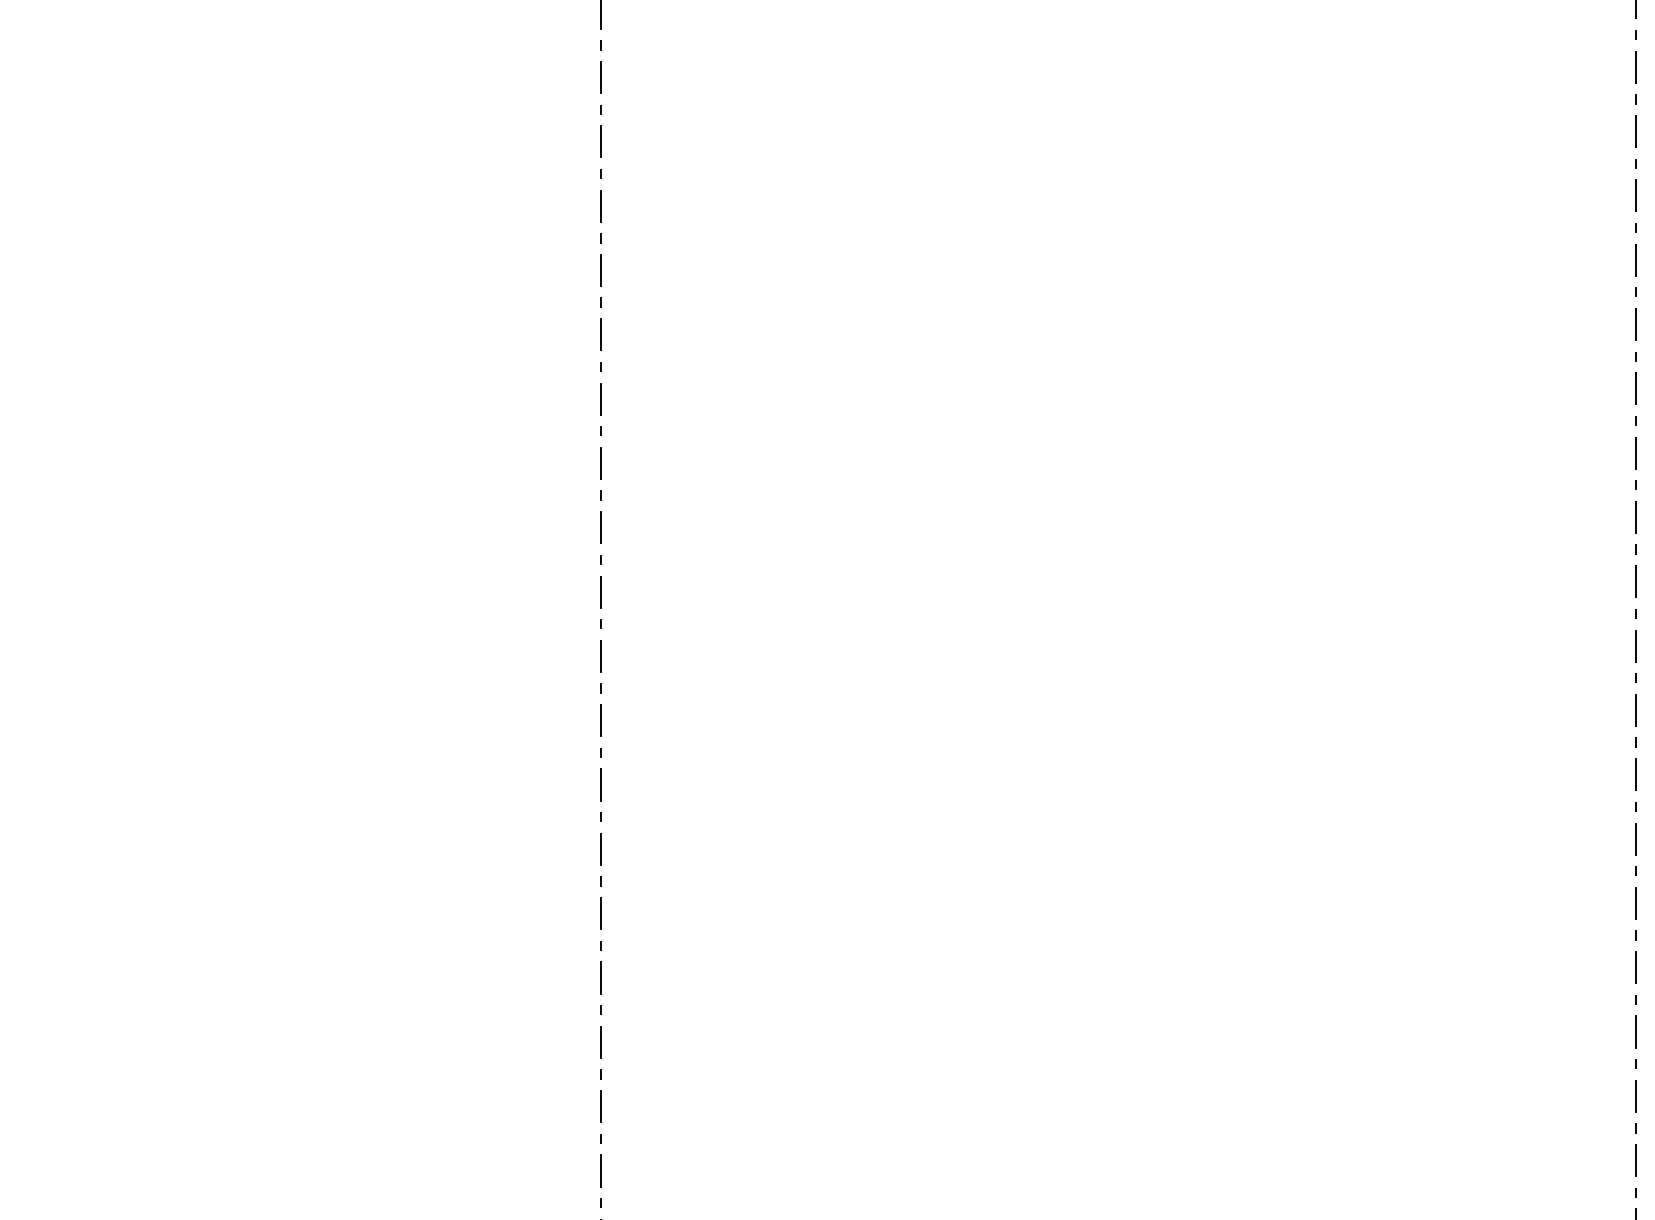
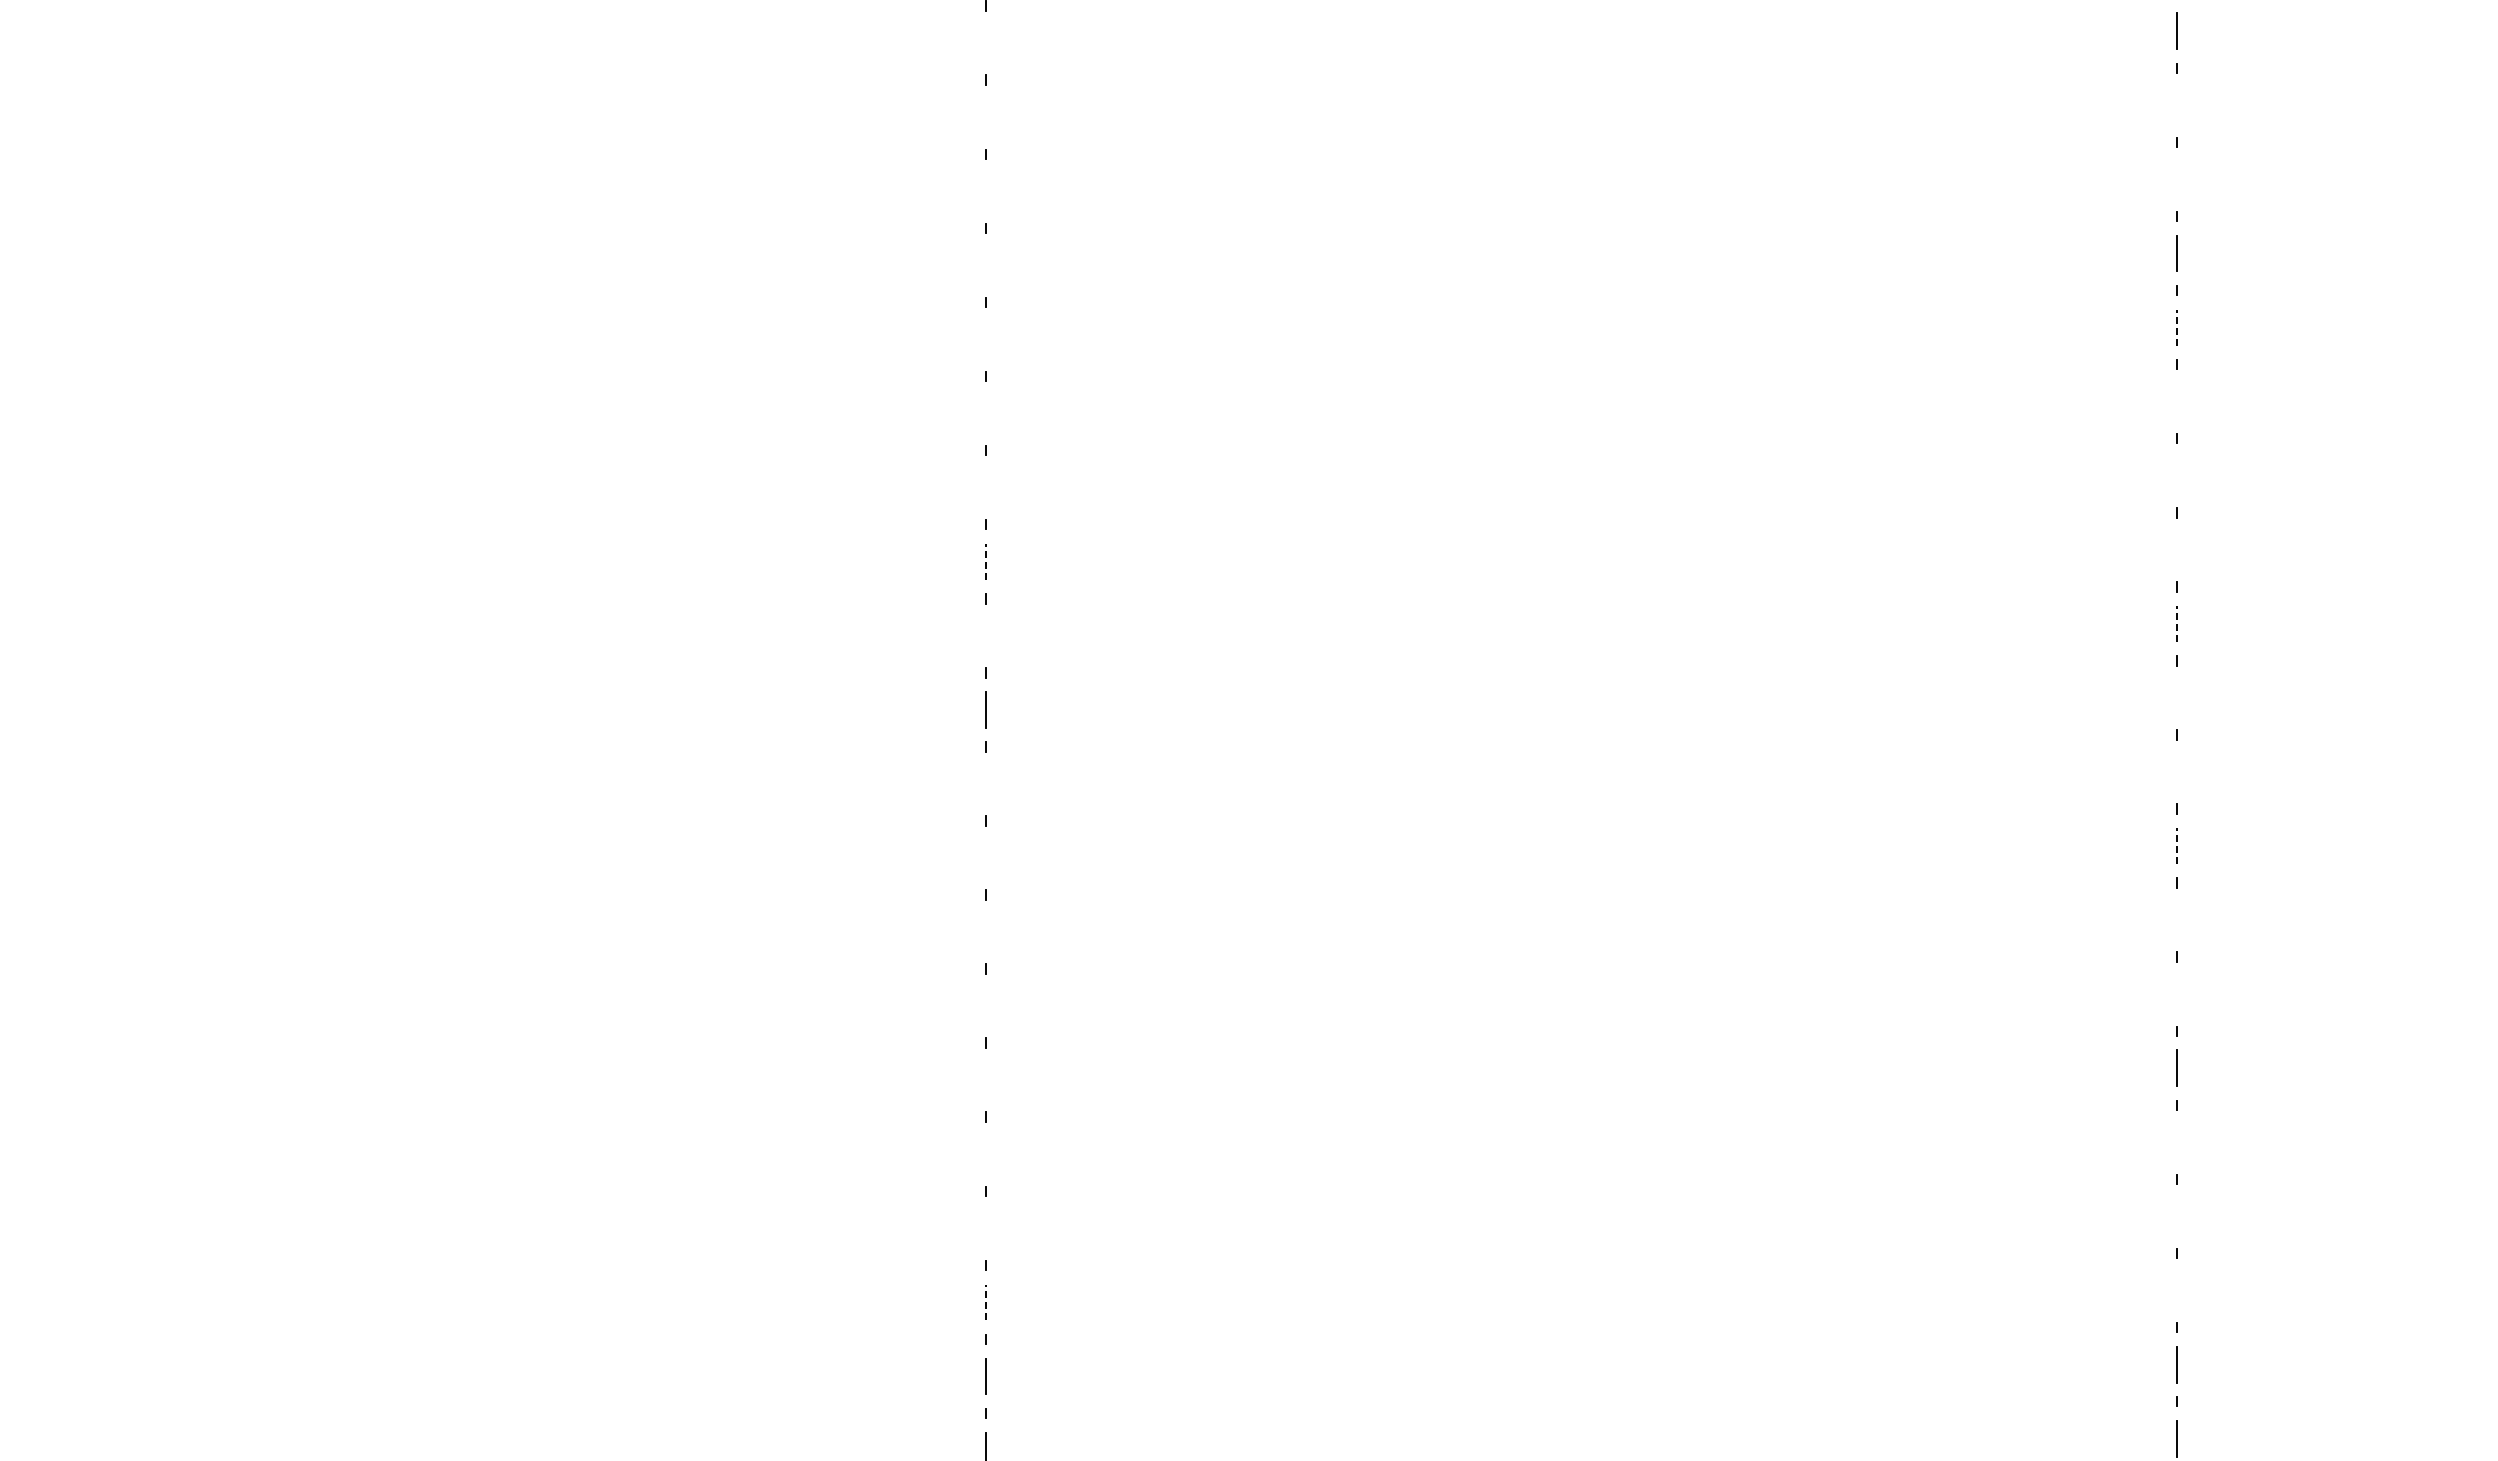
line: (600, 77) -> (985, 43), removed
line: (1635, 131) -> (2177, 105), removed
line: (600, 142) -> (985, 117), removed
line: (1635, 195) -> (2177, 179), removed
line: (600, 206) -> (985, 191), removed
line: (600, 270) -> (985, 265), removed
line: (1635, 324) -> (2177, 327), solid -> dashed
line: (600, 334) -> (985, 339), removed
line: (1635, 388) -> (2177, 401), removed
line: (600, 399) -> (985, 413), removed
line: (1635, 452) -> (2177, 475), removed
line: (600, 463) -> (985, 487), removed
line: (1635, 517) -> (2177, 549), removed
line: (600, 527) -> (985, 561), solid -> dashed
line: (1635, 581) -> (2177, 623), solid -> dashed
line: (600, 591) -> (985, 635), removed
line: (1635, 645) -> (2177, 697), removed
line: (1635, 709) -> (2177, 771), removed
line: (600, 720) -> (985, 783), removed
line: (1635, 775) -> (2177, 846), solid -> dashed
line: (600, 784) -> (985, 857), removed
line: (1635, 839) -> (2177, 920), removed
line: (600, 848) -> (985, 931), removed
line: (1635, 903) -> (2177, 994), removed
line: (600, 914) -> (985, 1006), removed
line: (600, 978) -> (985, 1080), removed
line: (1635, 1032) -> (2177, 1142), removed
line: (600, 1042) -> (985, 1154), removed
line: (1635, 1096) -> (2176, 1216), removed
line: (600, 1106) -> (985, 1228), removed
line: (1635, 1160) -> (2177, 1290), removed
line: (600, 1171) -> (985, 1302), solid -> dashed

